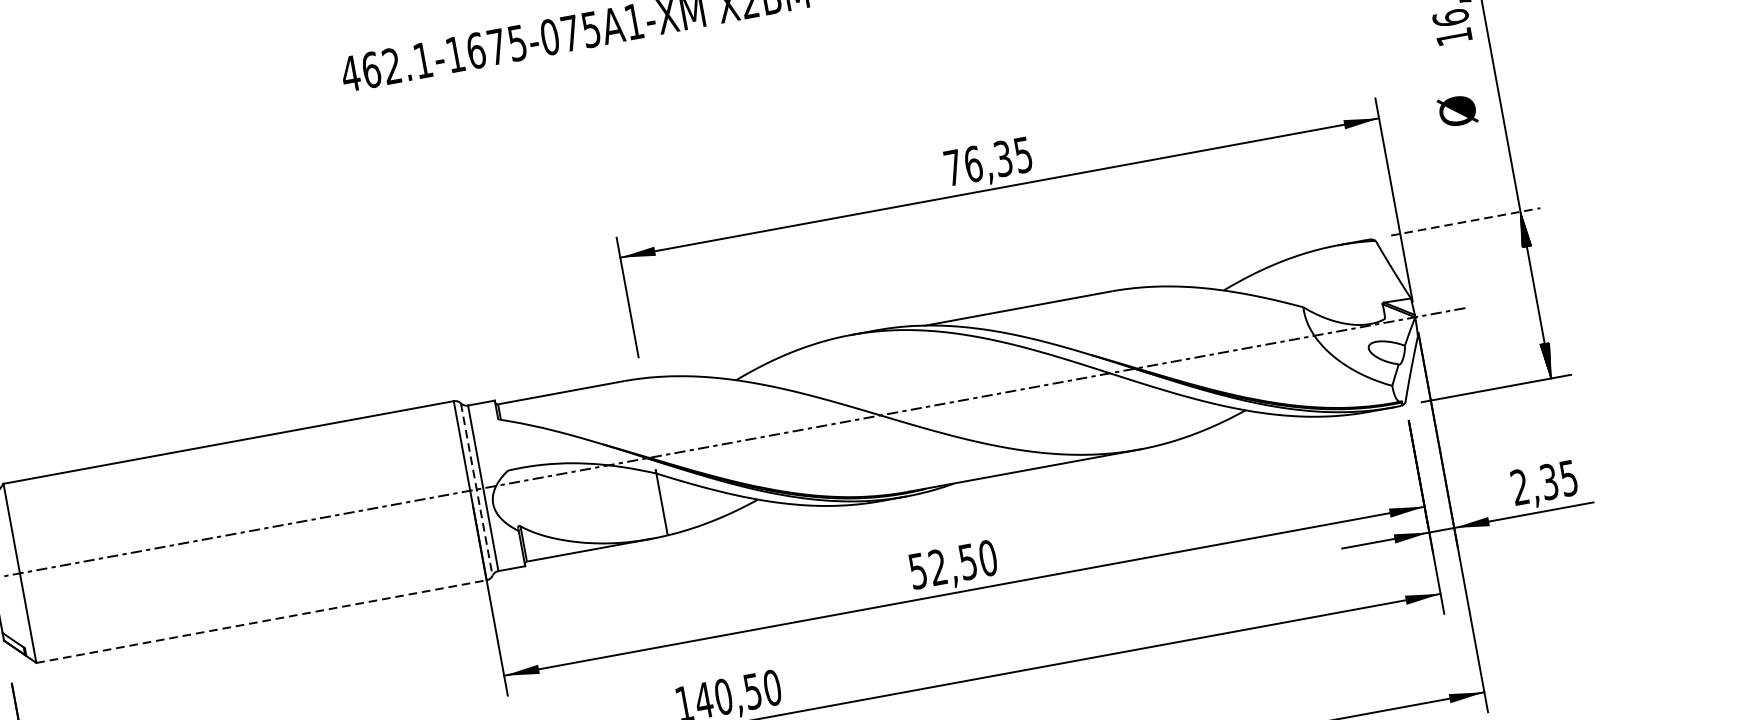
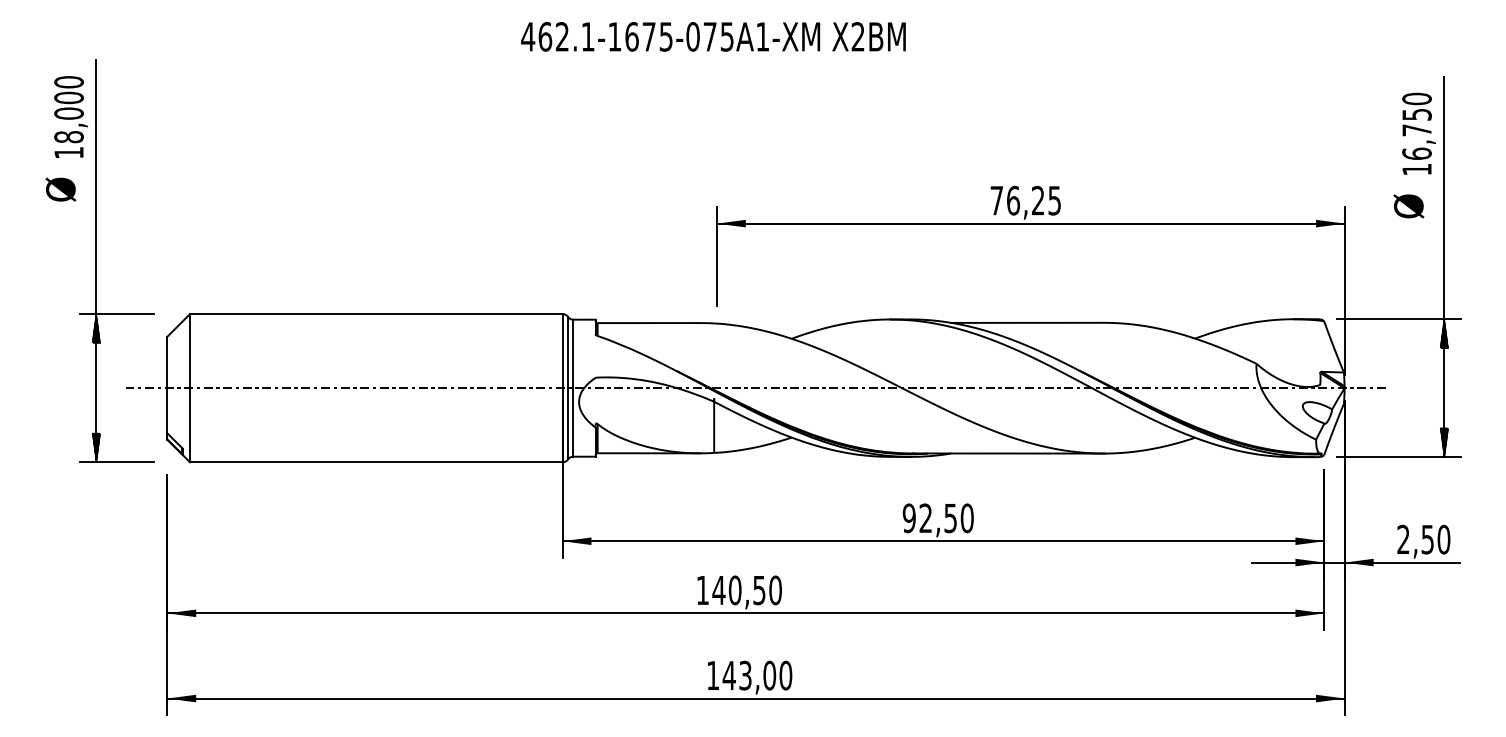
text: (1457, 111) -> (1408, 206), moved
text: (1003, 158) -> (1038, 200), 76,35 -> 76,25
line: (1466, 222) -> (1399, 319), dashed -> solid
text: (1559, 479) -> (1436, 539), 2,35 -> 2,50
line: (477, 489) -> (568, 388), dashed -> solid
text: (916, 570) -> (908, 517), 52,50 -> 92,50
line: (261, 621) -> (376, 462), dashed -> solid

